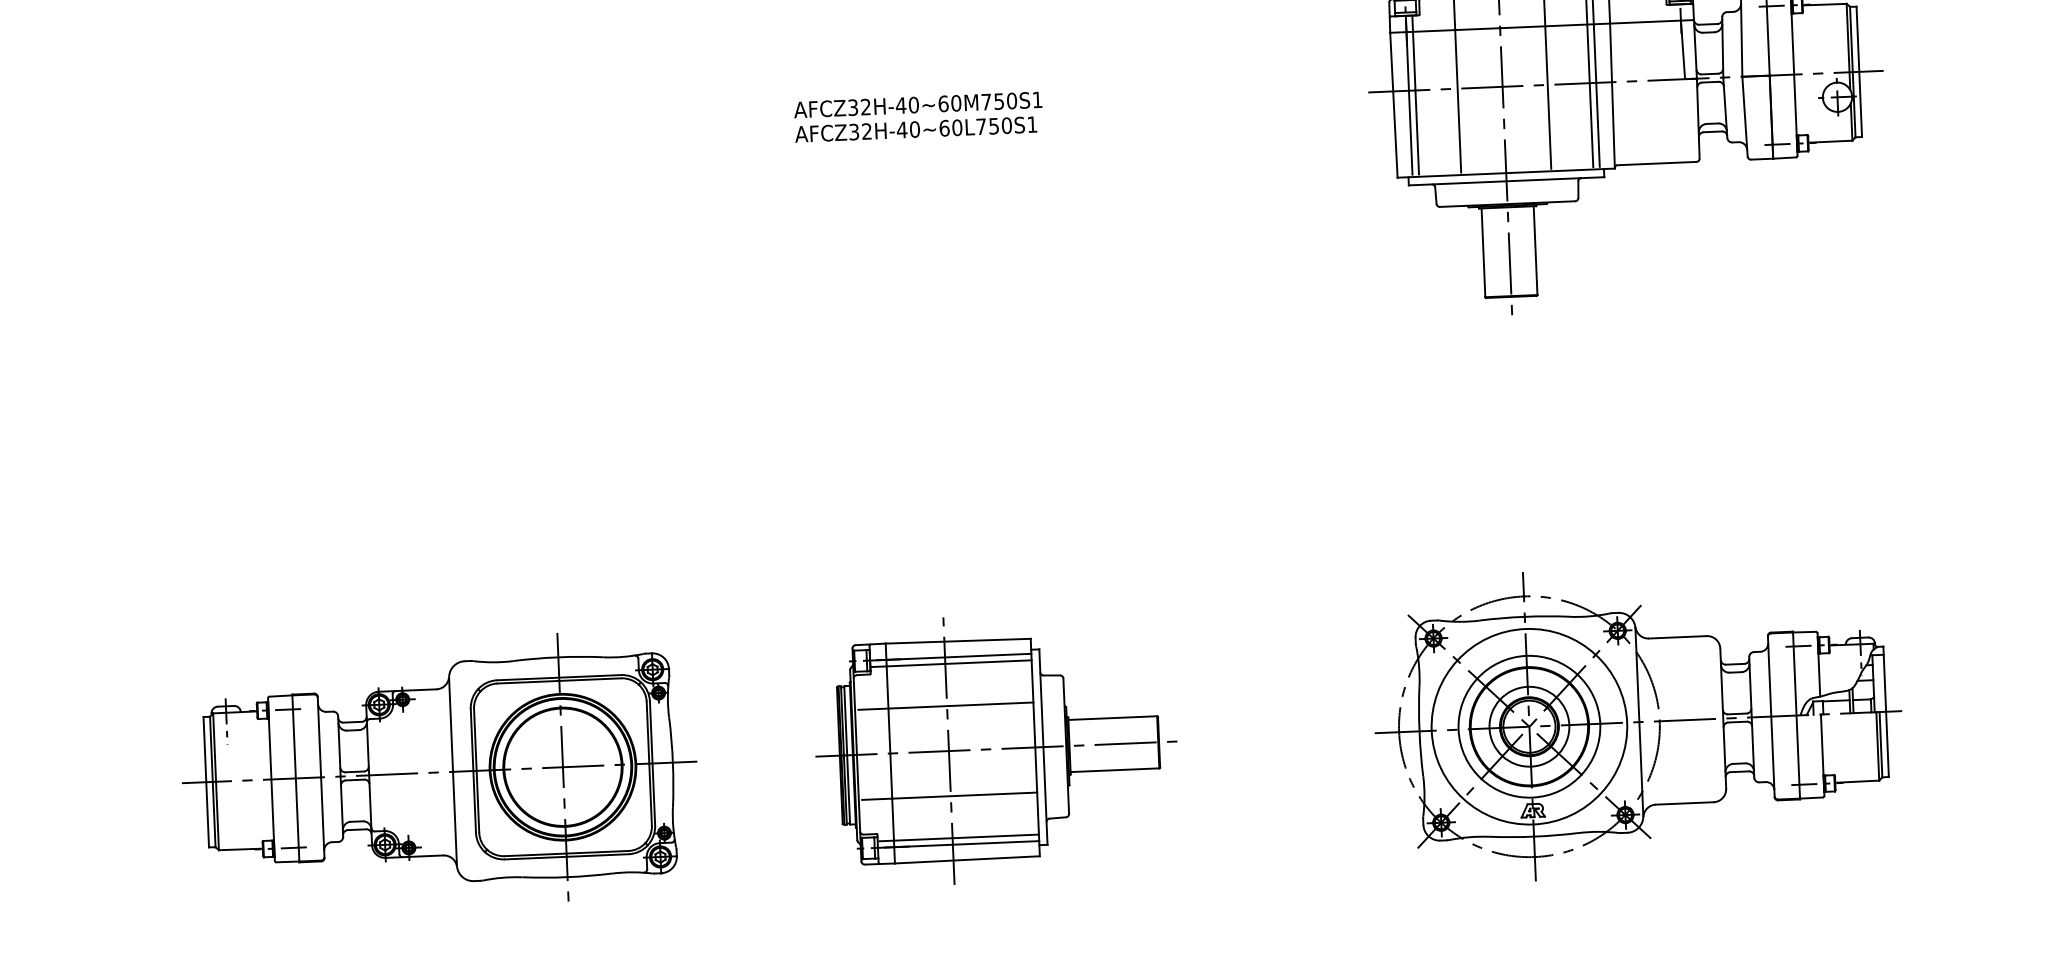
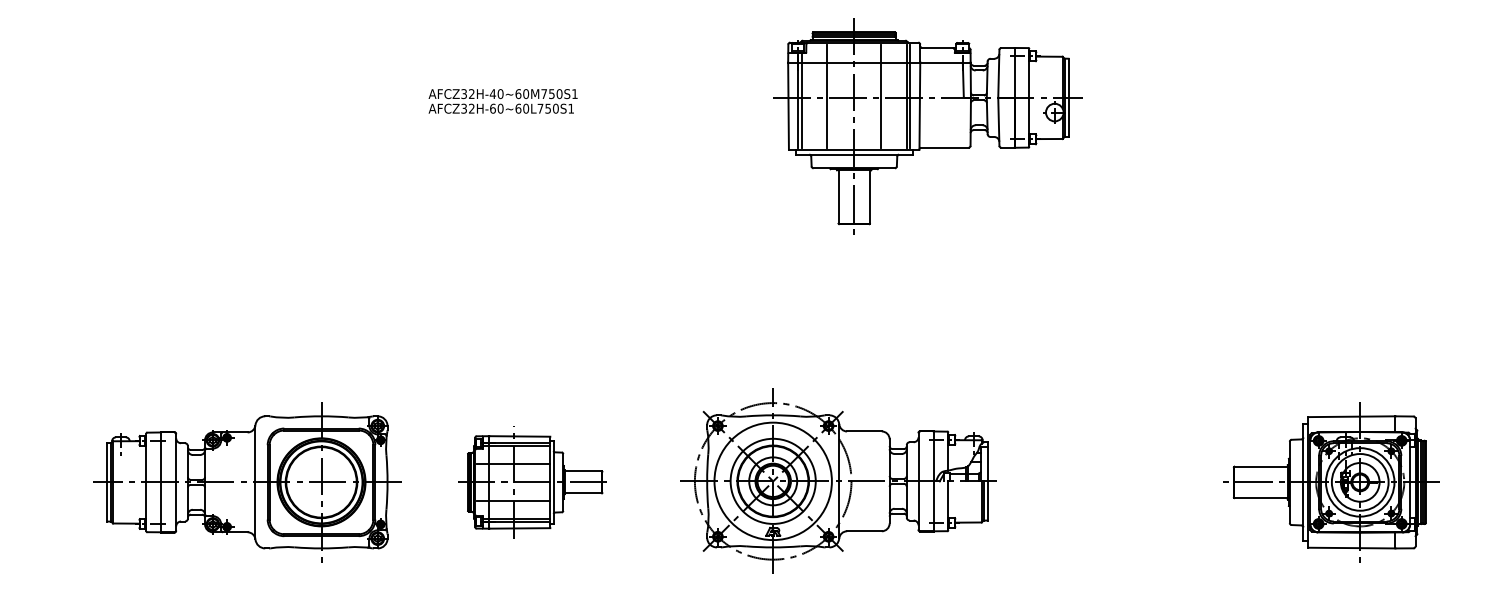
text: (901, 129) -> (492, 108), AFCZ32H-40~60L750S1 -> AFCZ32H-60~60L750S1
part: (1638, 720) -> (838, 480), moved
part: (995, 749) -> (533, 482), size x0.7
part: (439, 772) -> (247, 482), moved

